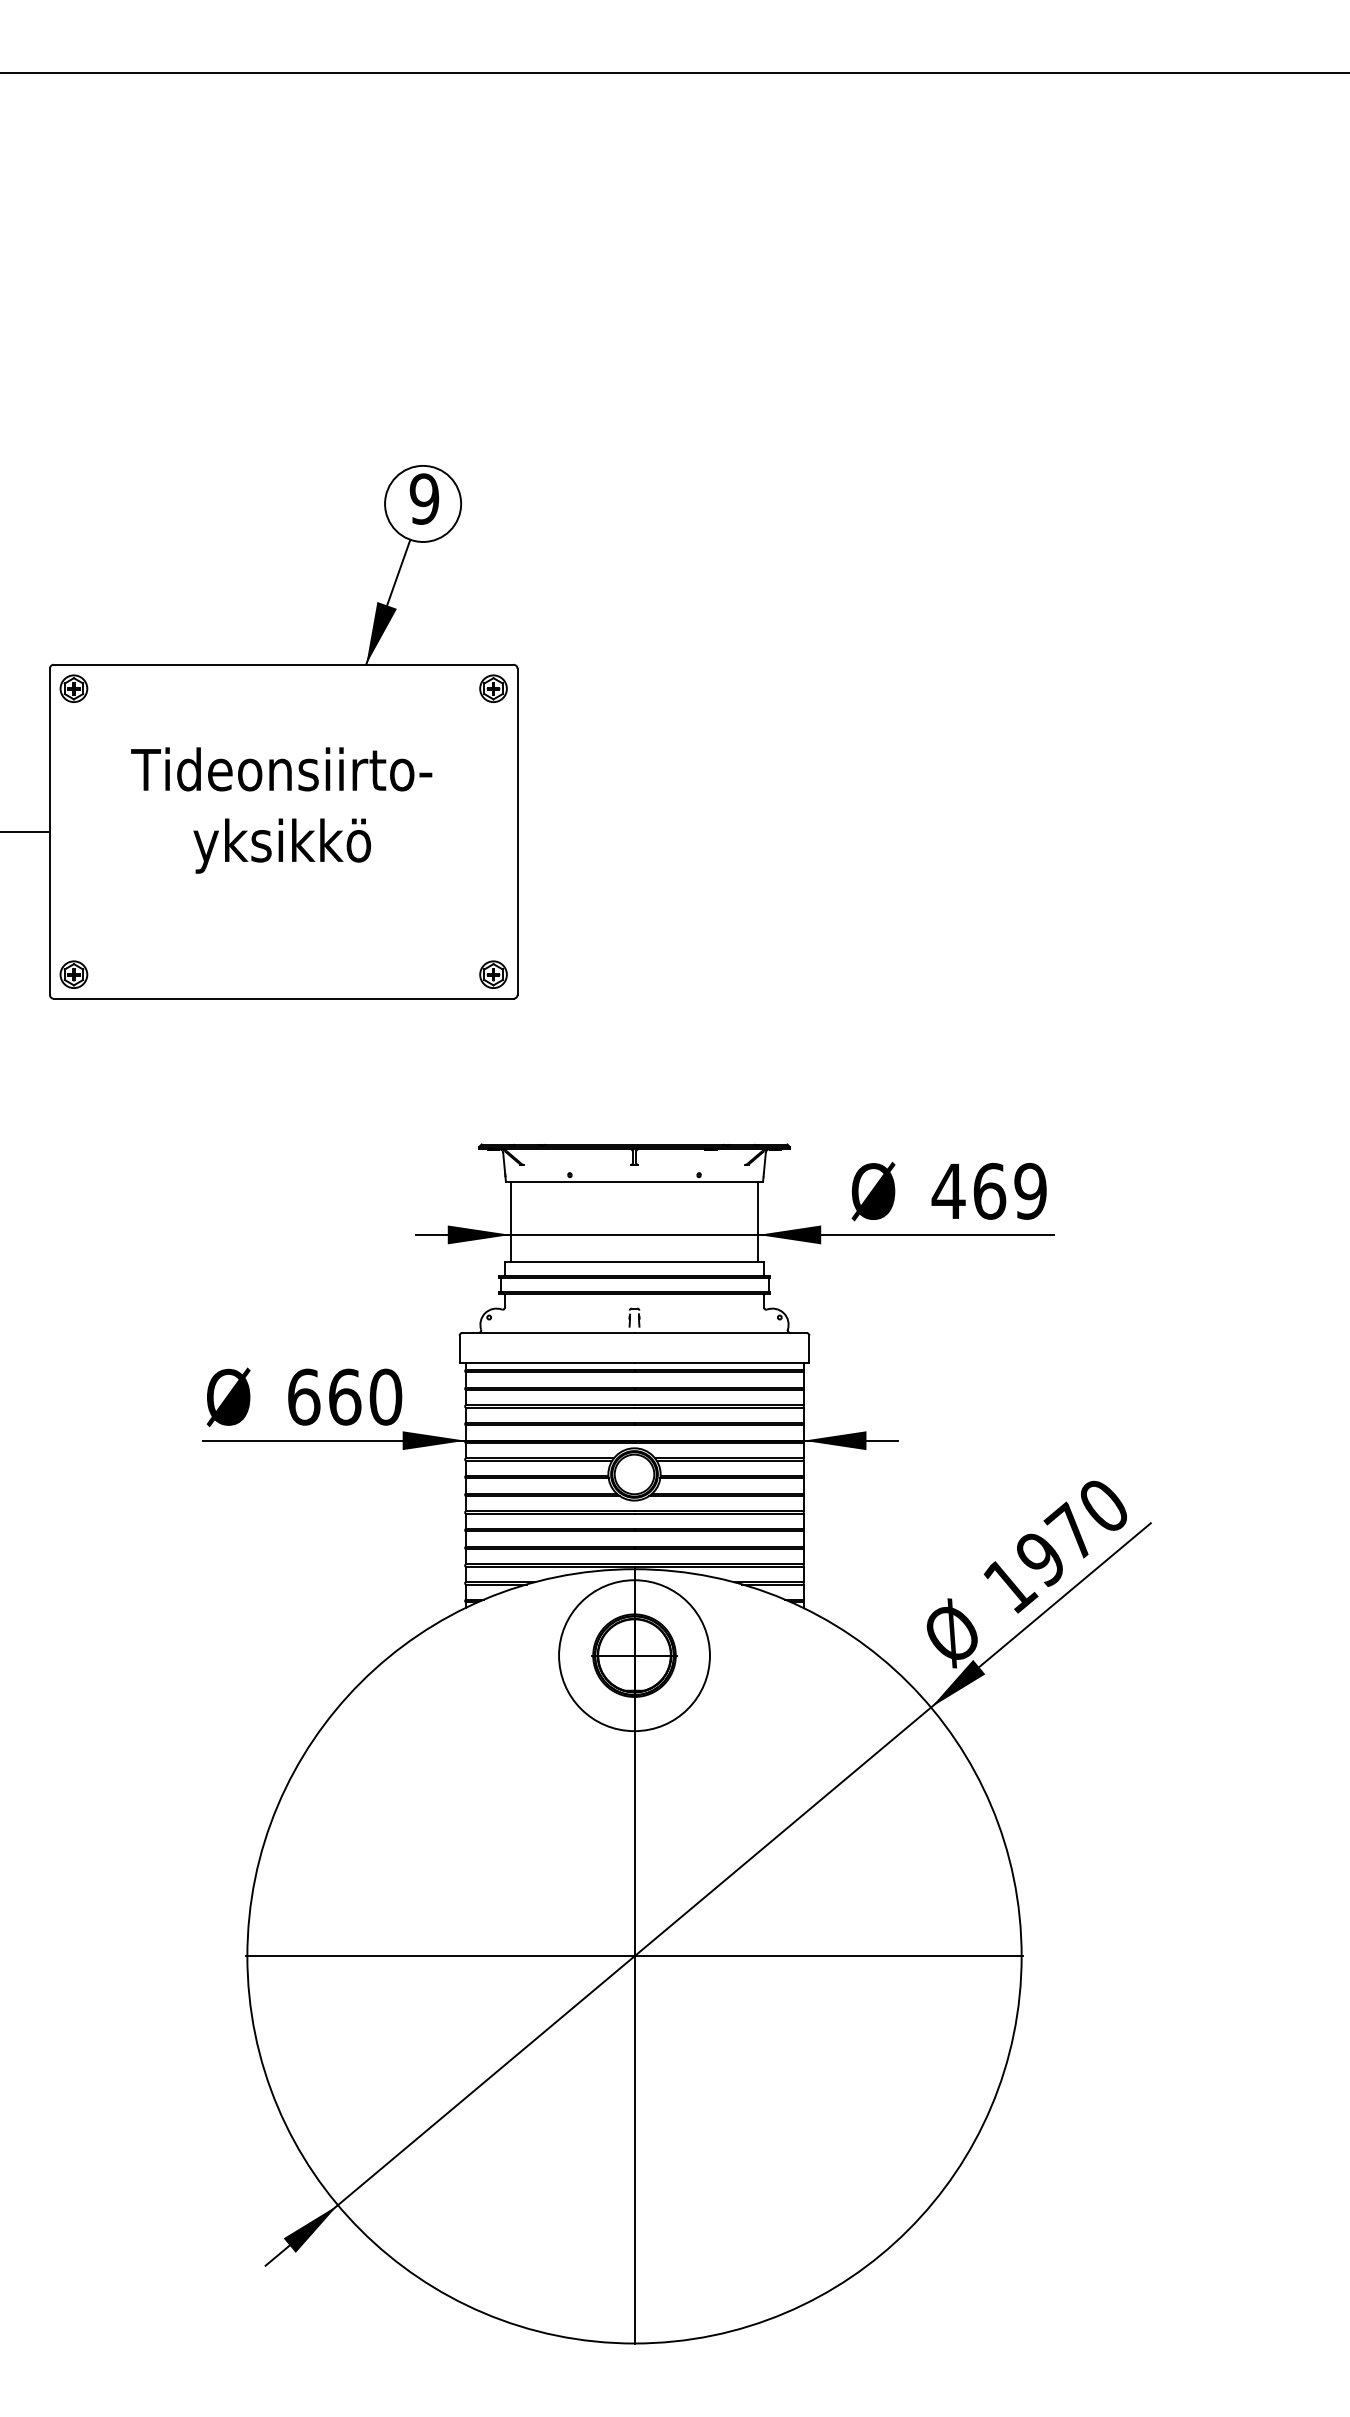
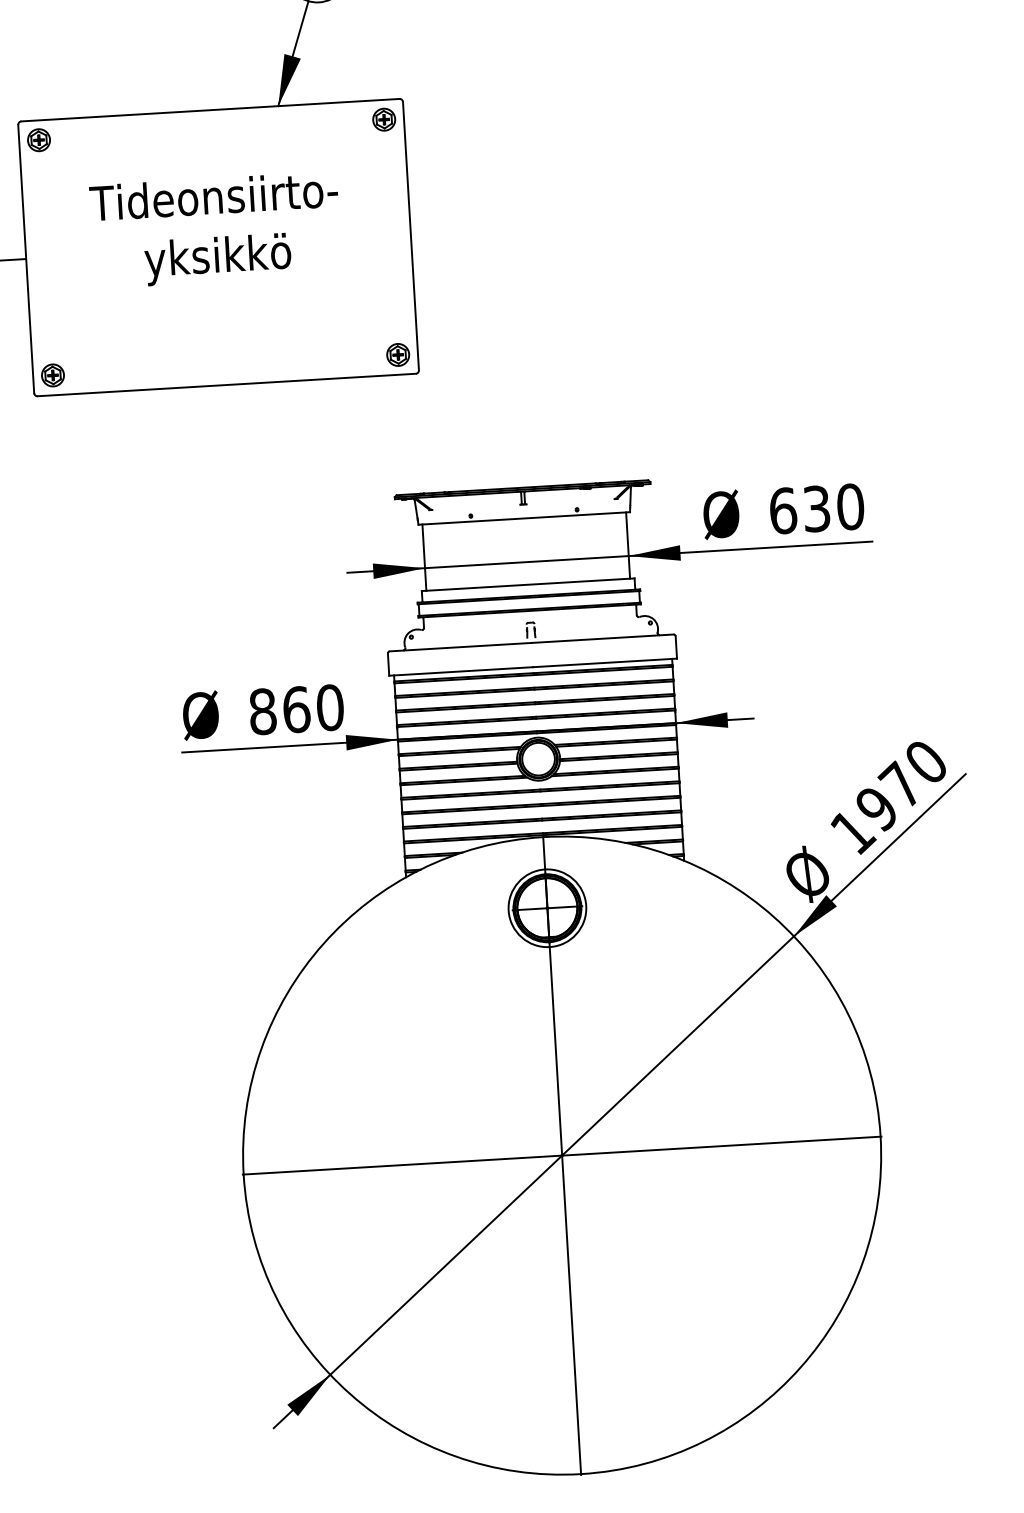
text: (988, 1190) -> (815, 508), 469 -> 630
text: (304, 1396) -> (263, 711), 660 -> 860
circle: (634, 1655) -> (547, 908), size x0.62

